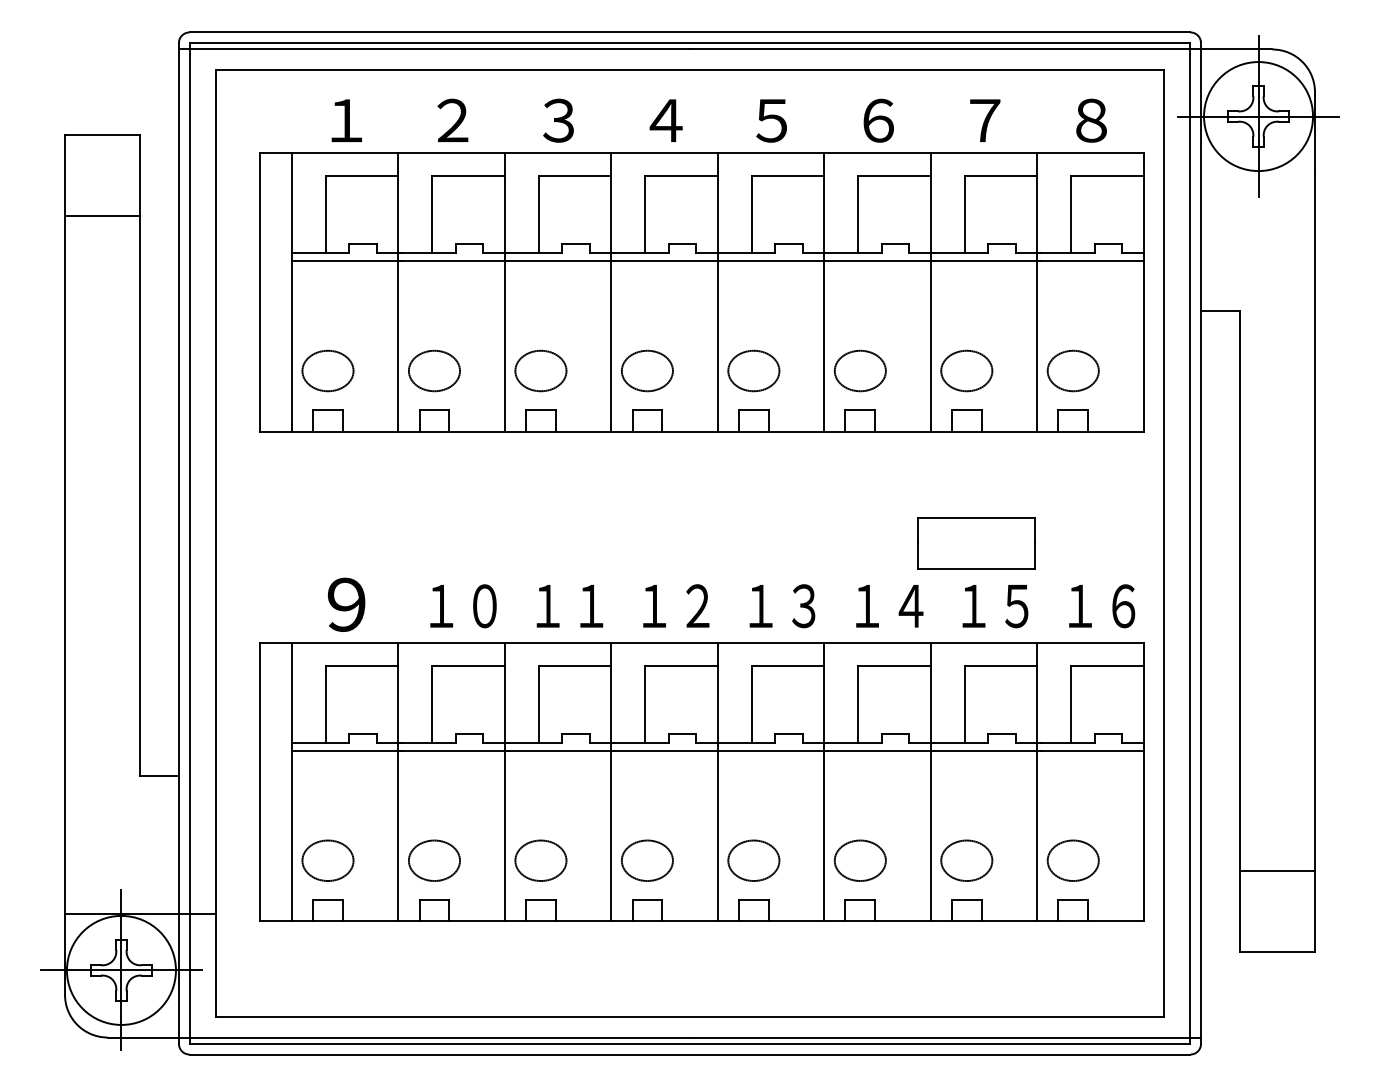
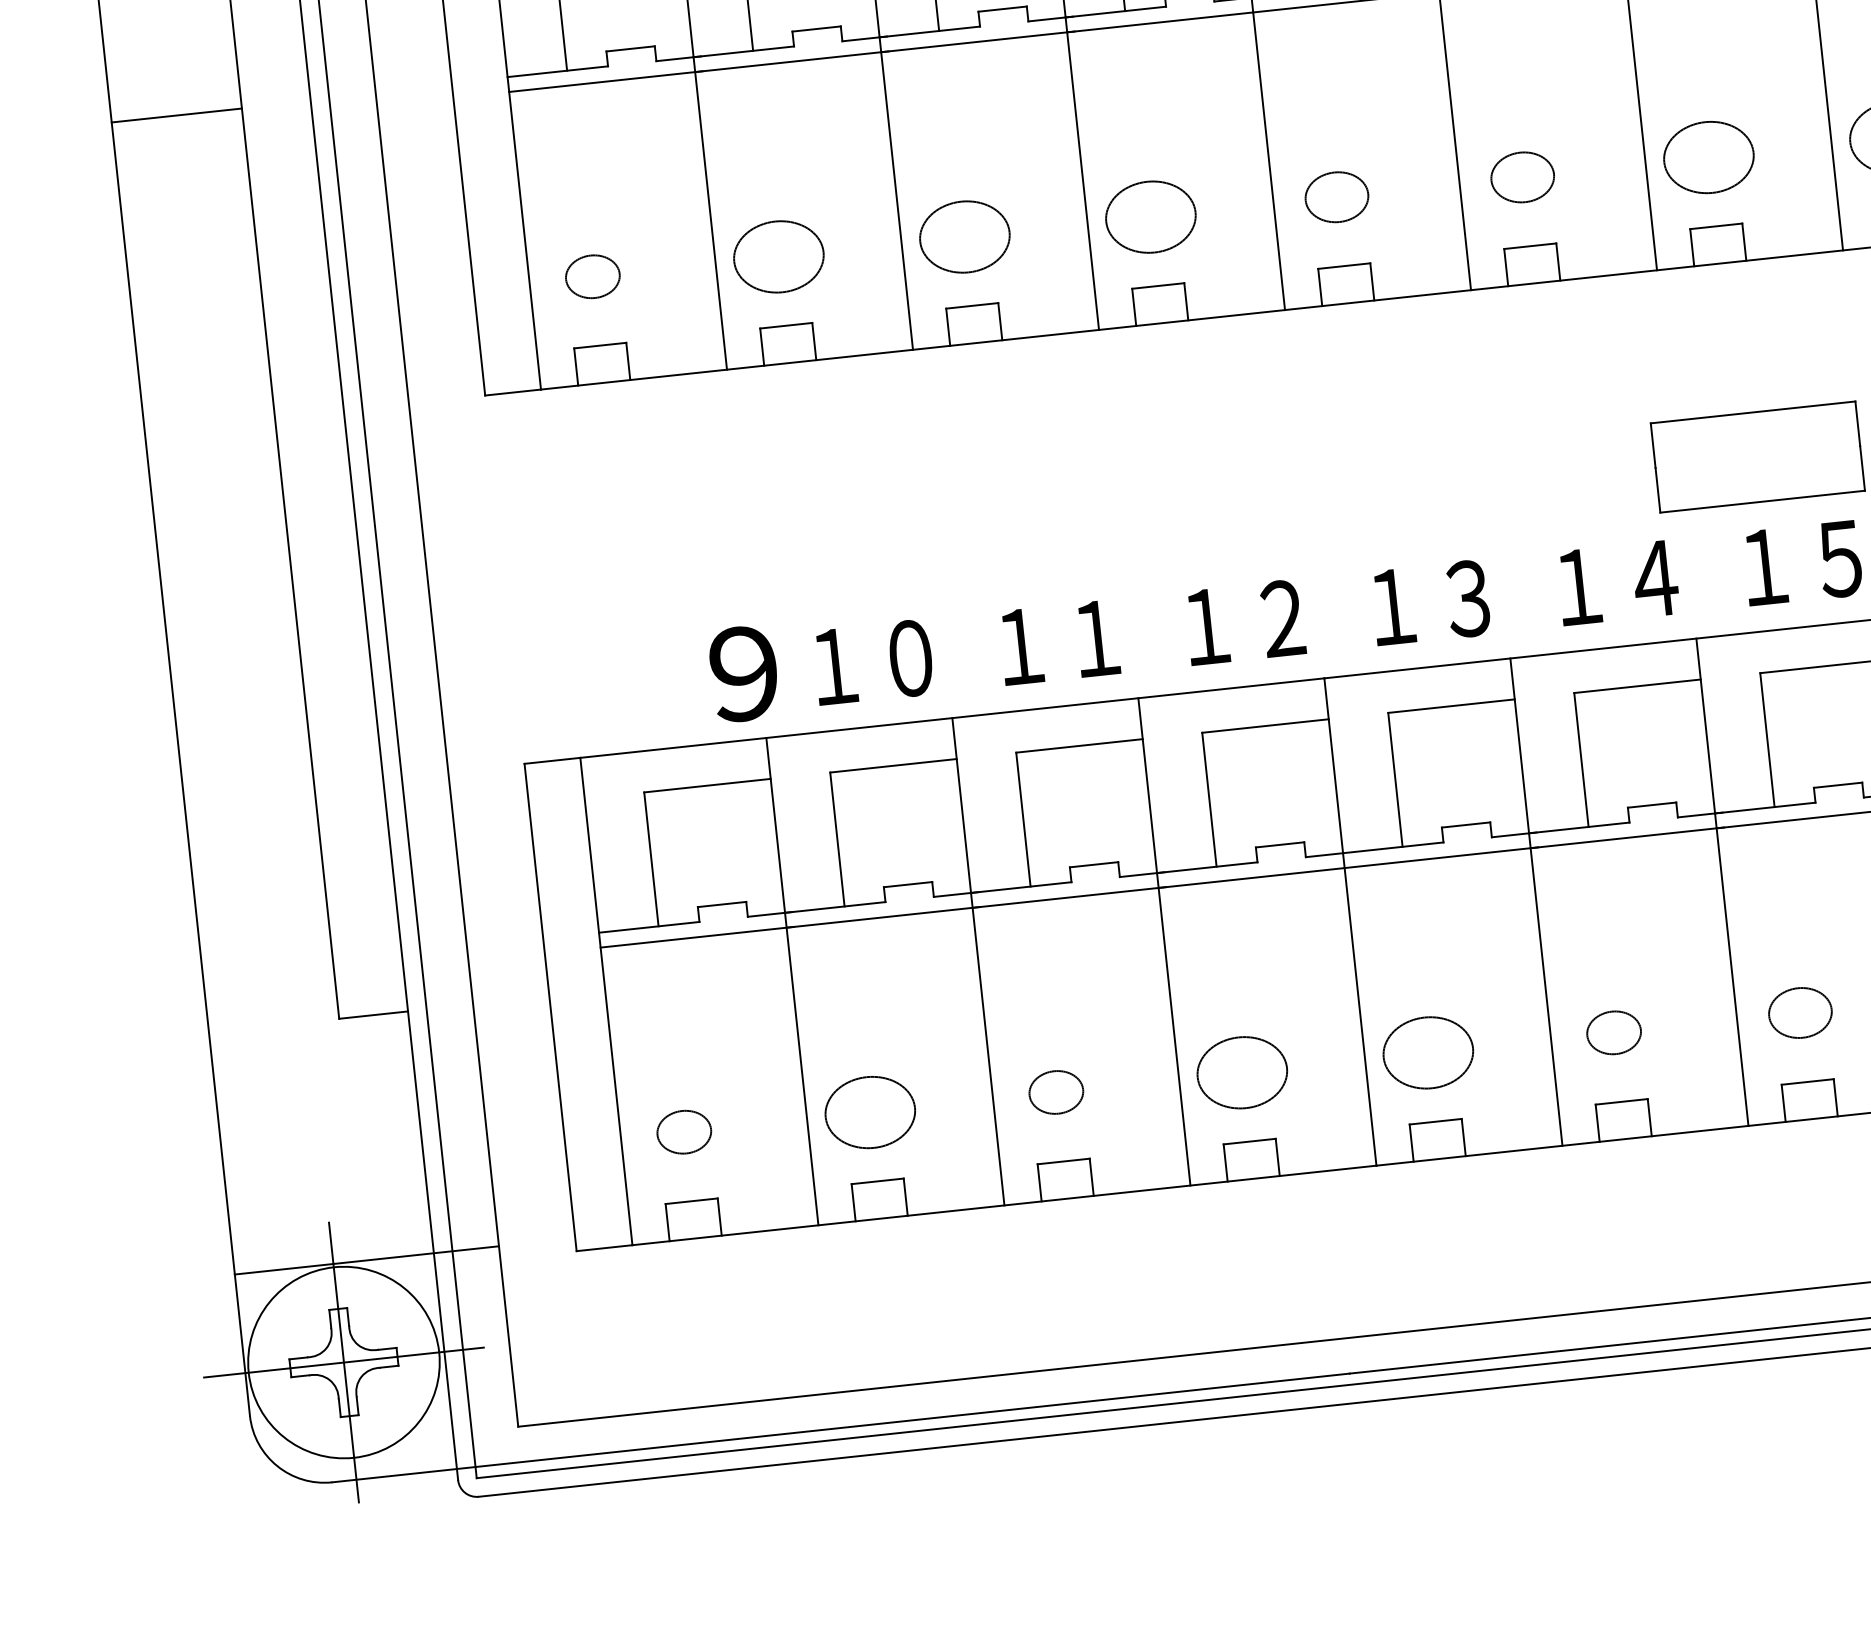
line: (102, 215) -> (177, 115), moved
part: (327, 370) -> (591, 275), size x0.6
part: (753, 370) -> (1336, 196), size x0.7
part: (859, 370) -> (1521, 176), size x0.7
text: (346, 604) -> (743, 673), moved
part: (327, 860) -> (683, 1132), size x0.6
part: (540, 860) -> (1055, 1092), size x0.6
part: (859, 860) -> (1612, 1032), size x0.6
part: (966, 860) -> (1799, 1012), size x0.7

